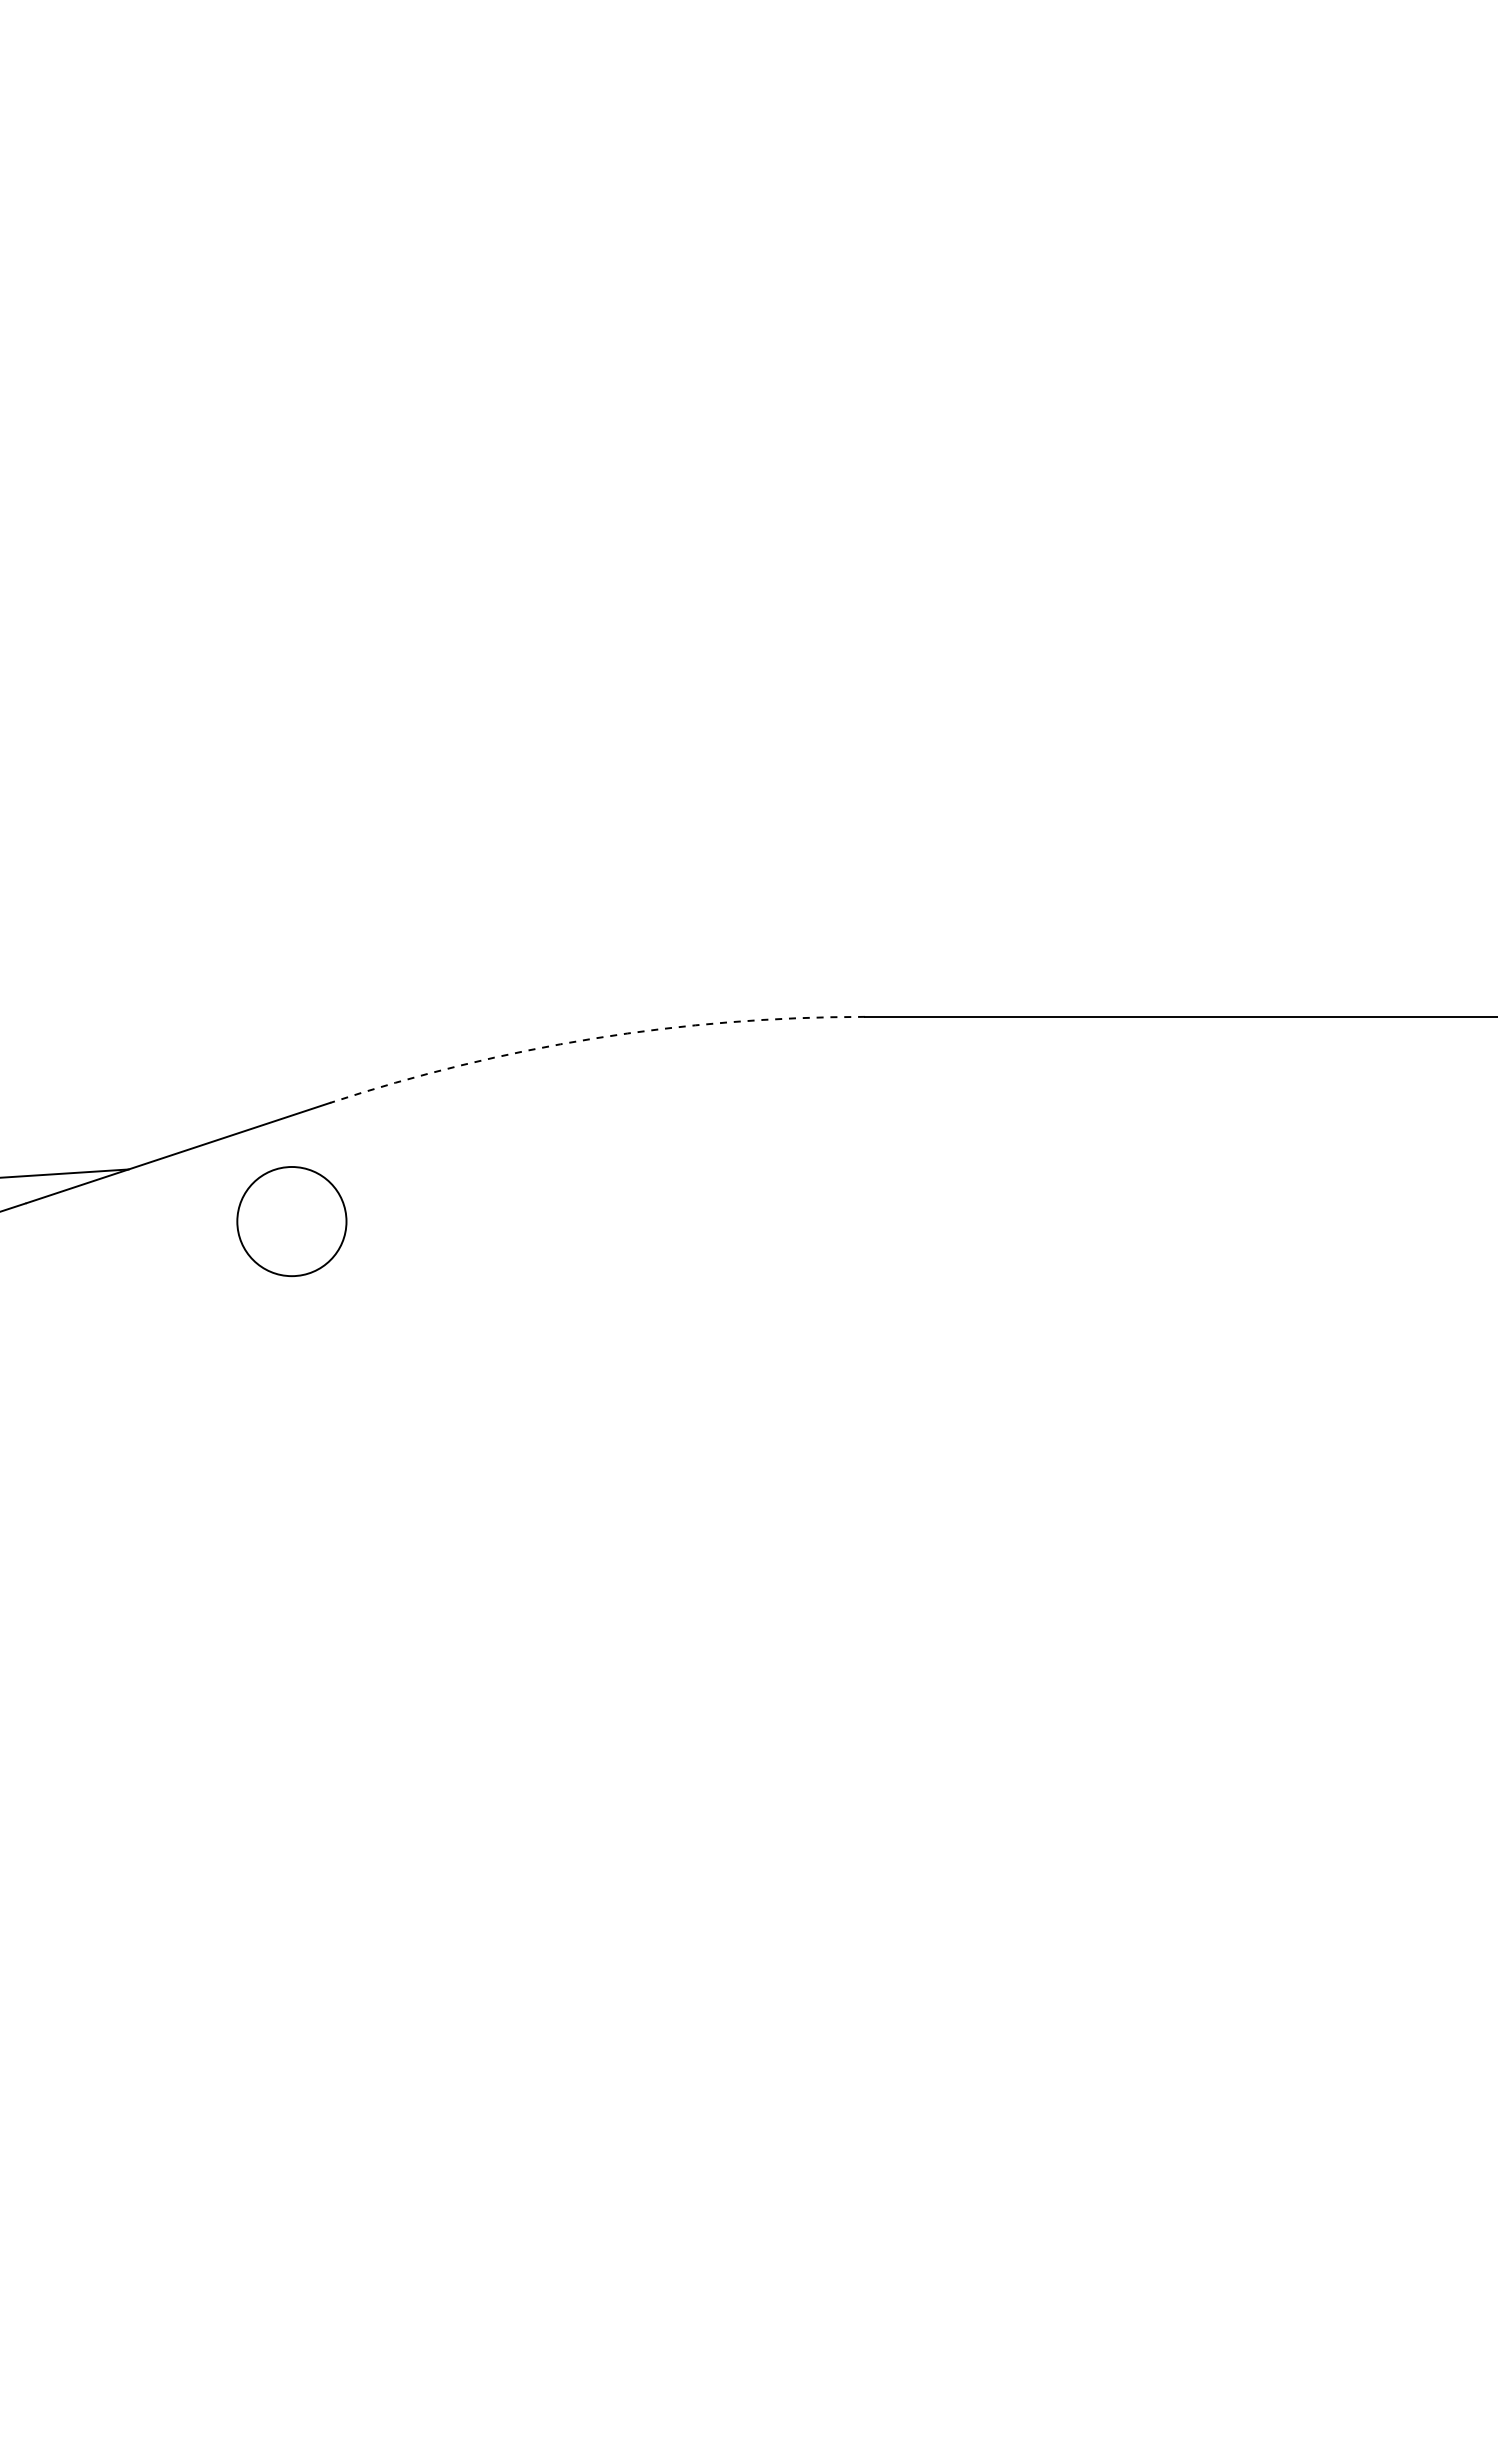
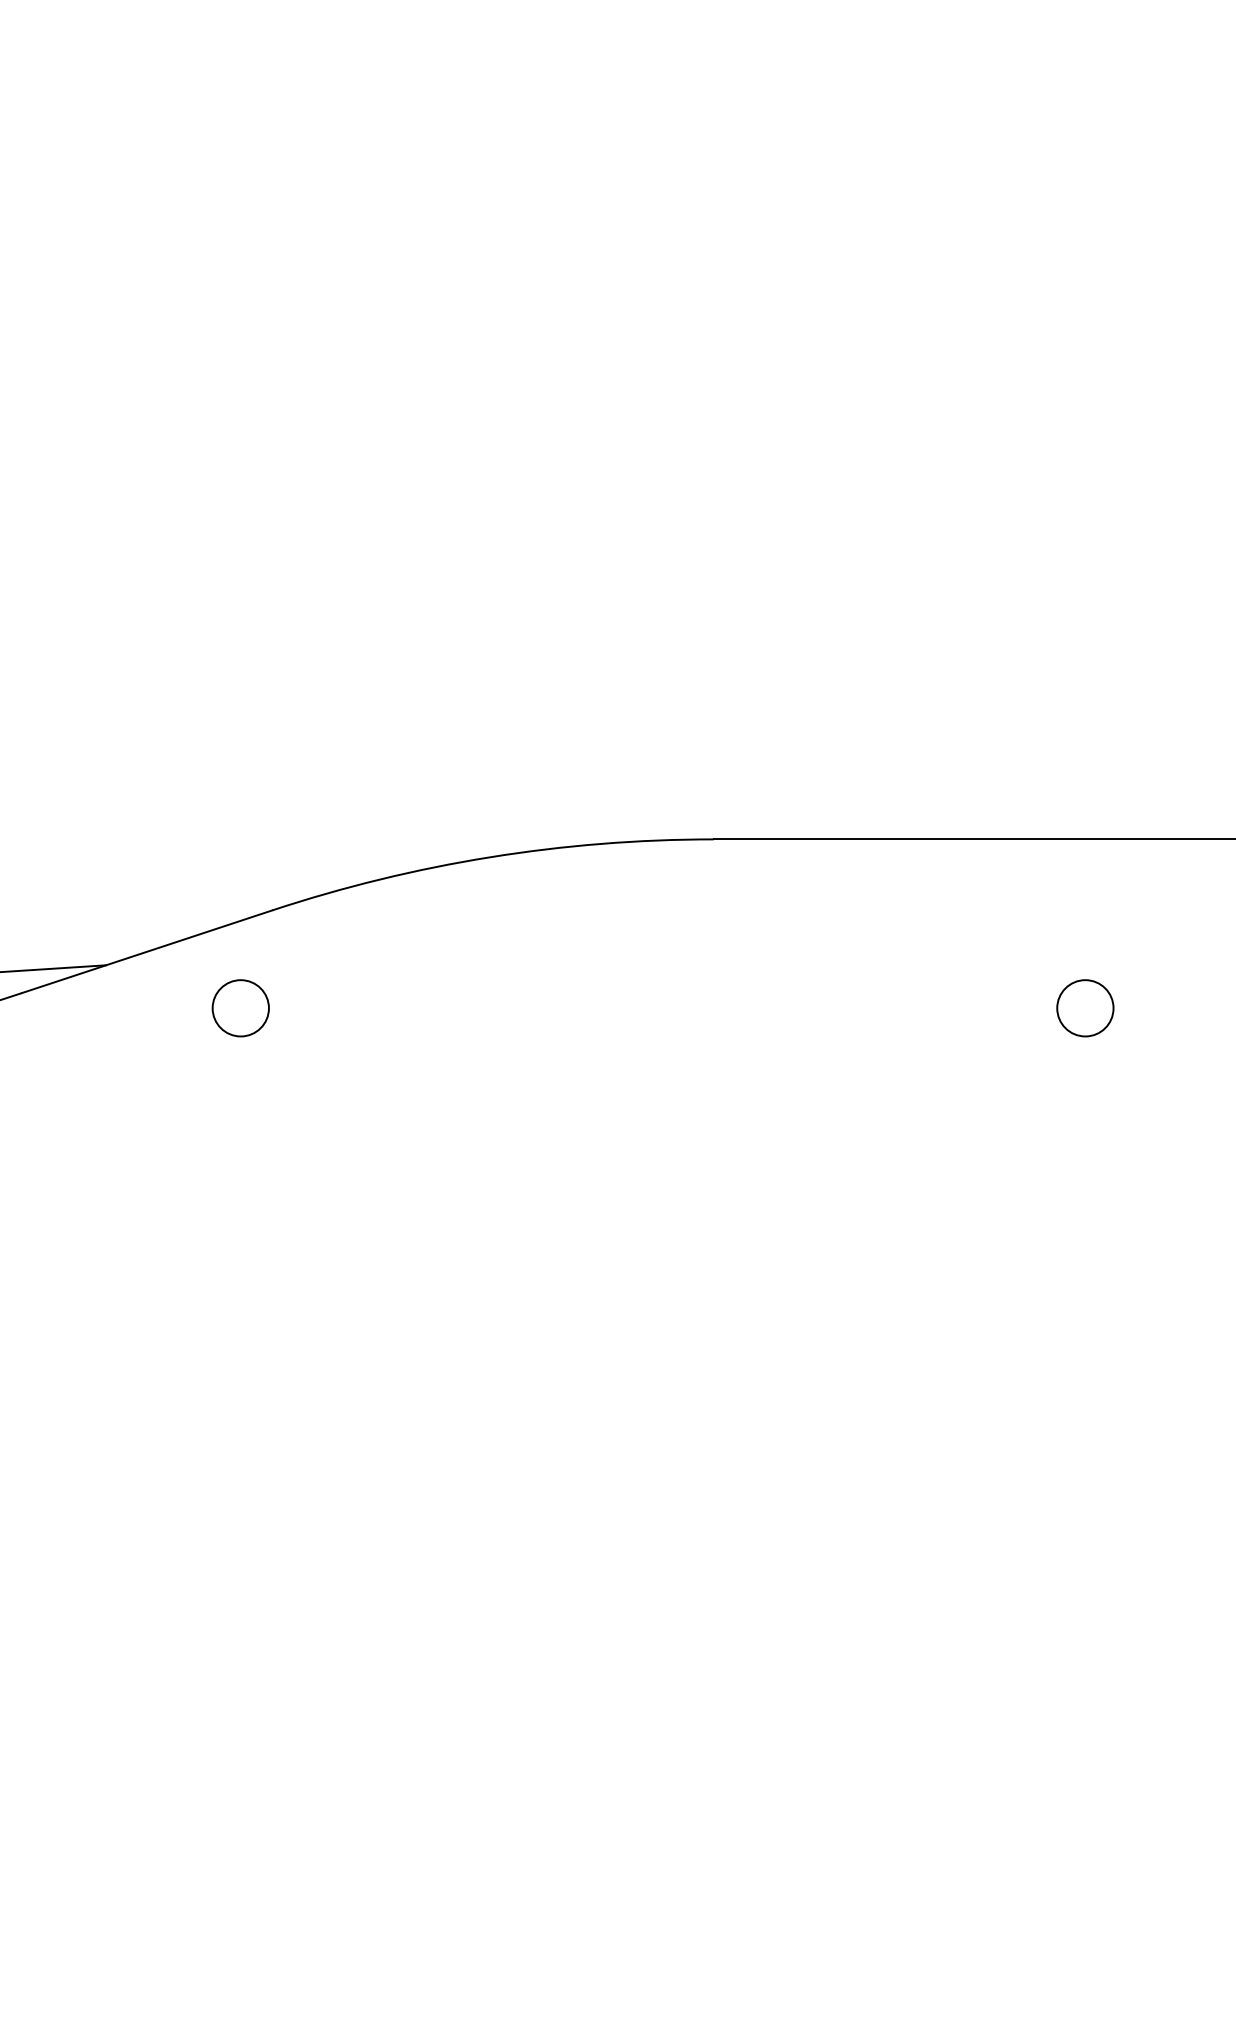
arc: (594, 1038) -> (490, 857), dashed -> solid
circle: (291, 1221) -> (240, 1008), size x0.62
circle: (1315, 1221) -> (1085, 1008), added

